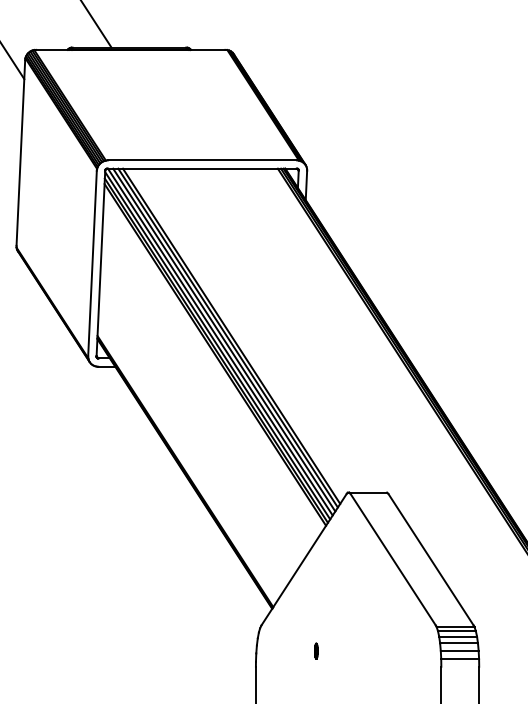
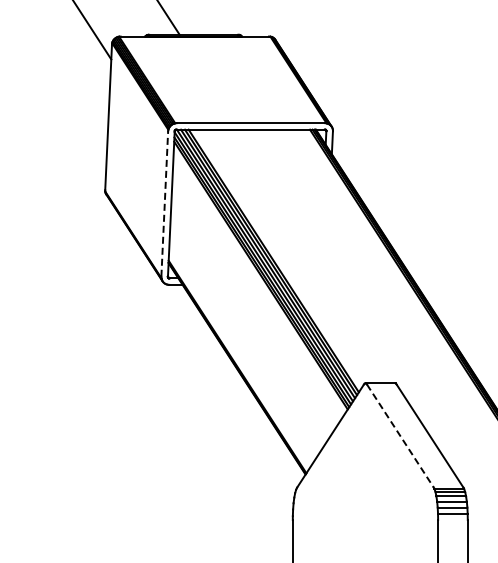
line: (92, 264) -> (164, 204), solid -> dashed
line: (393, 560) -> (400, 436), solid -> dashed
part: (316, 650) -> (340, 507), removed

